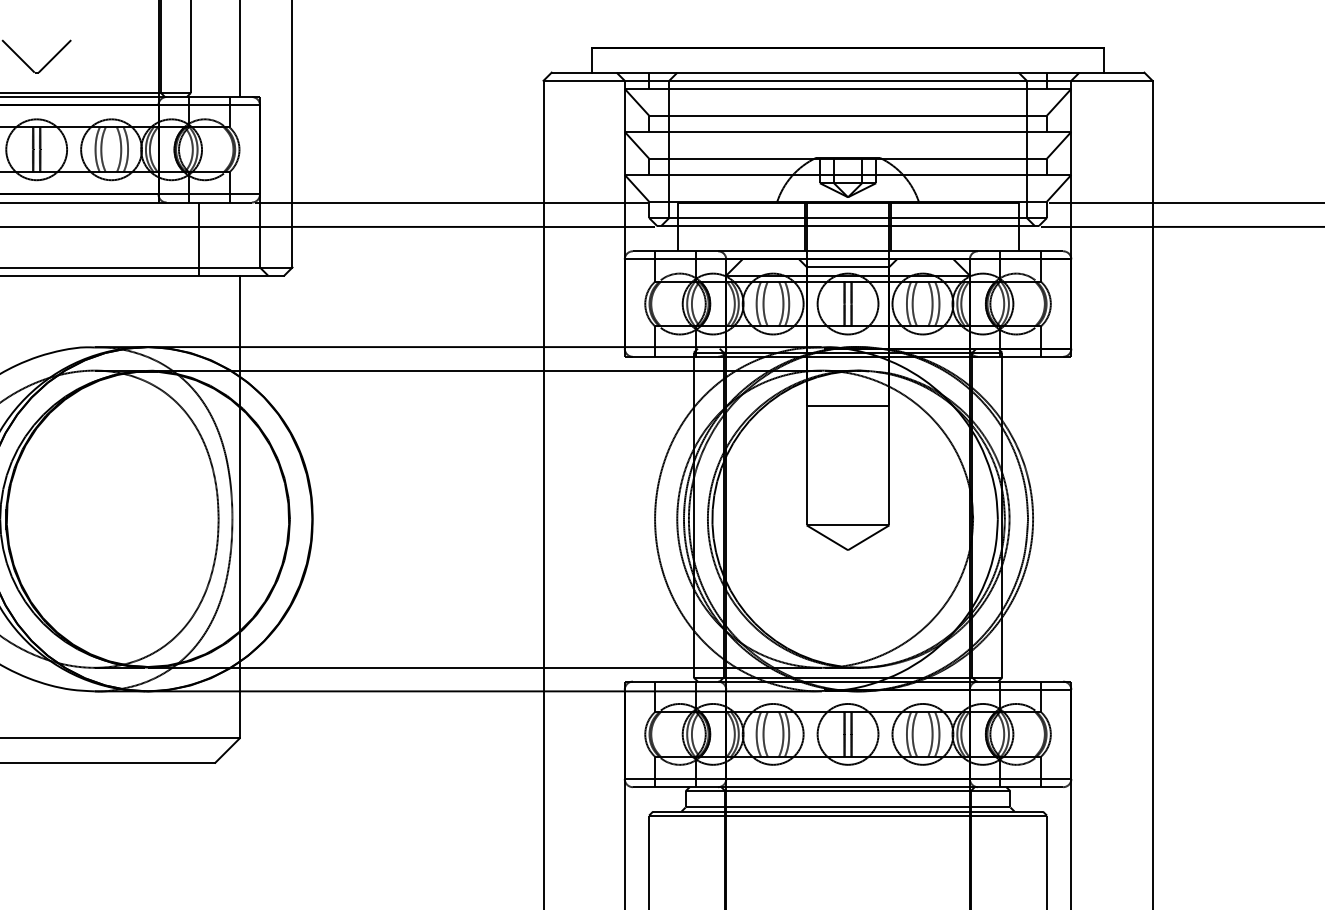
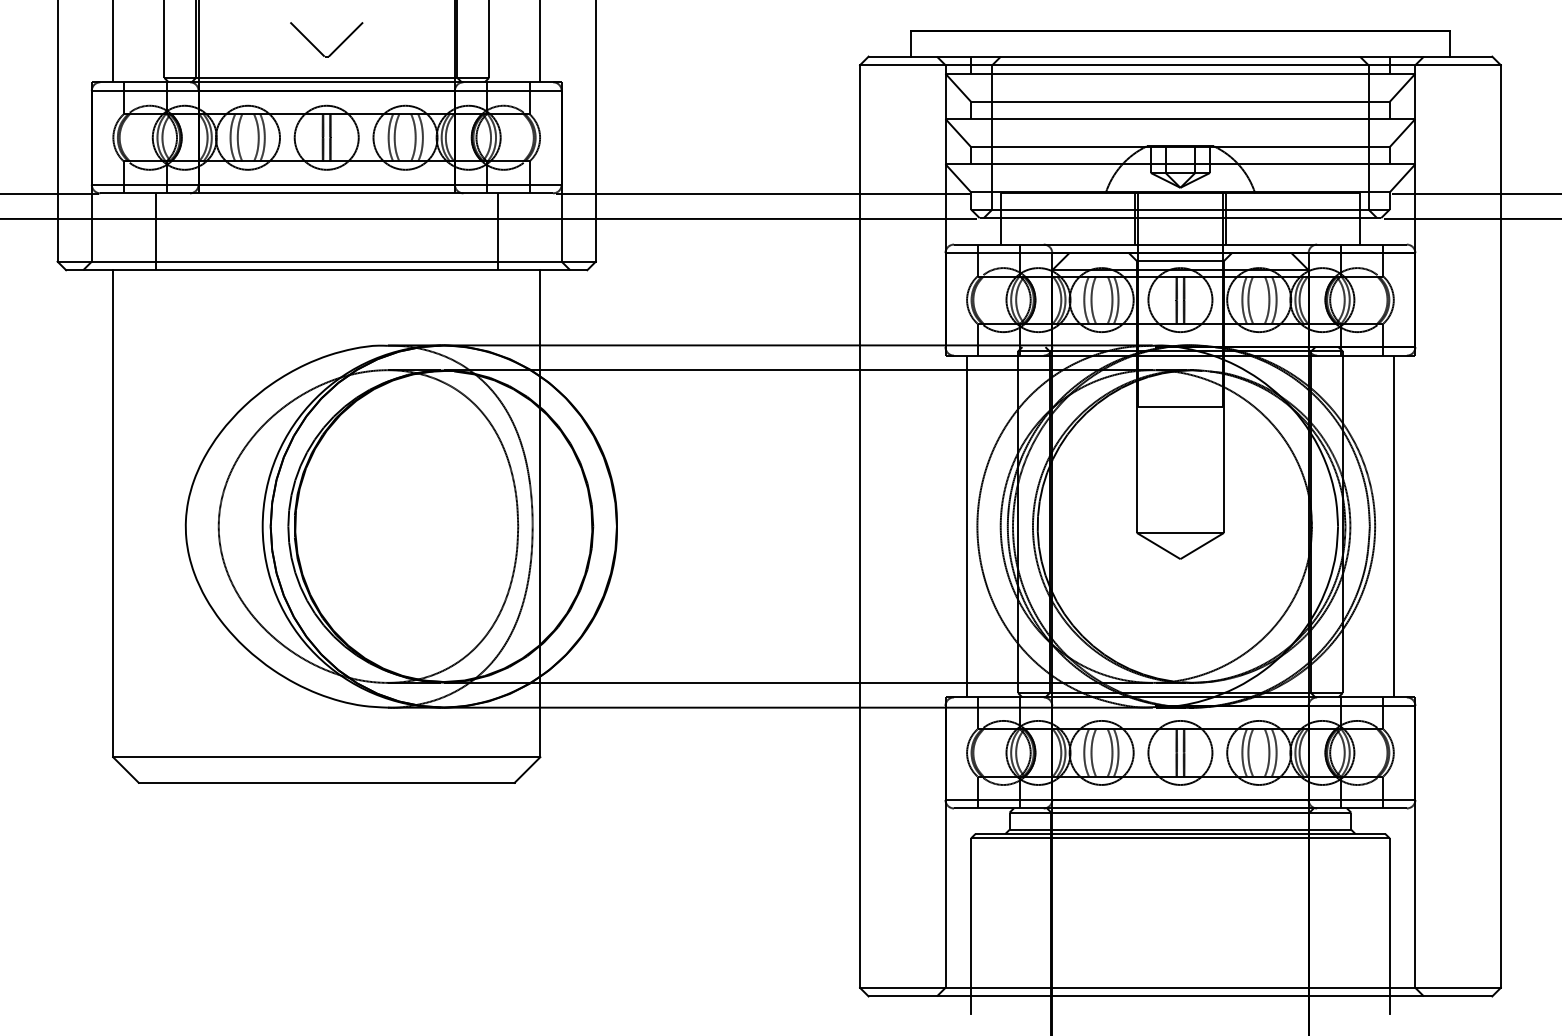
line: (644, 519) -> (966, 526), added
line: (1051, 519) -> (1394, 526), added

